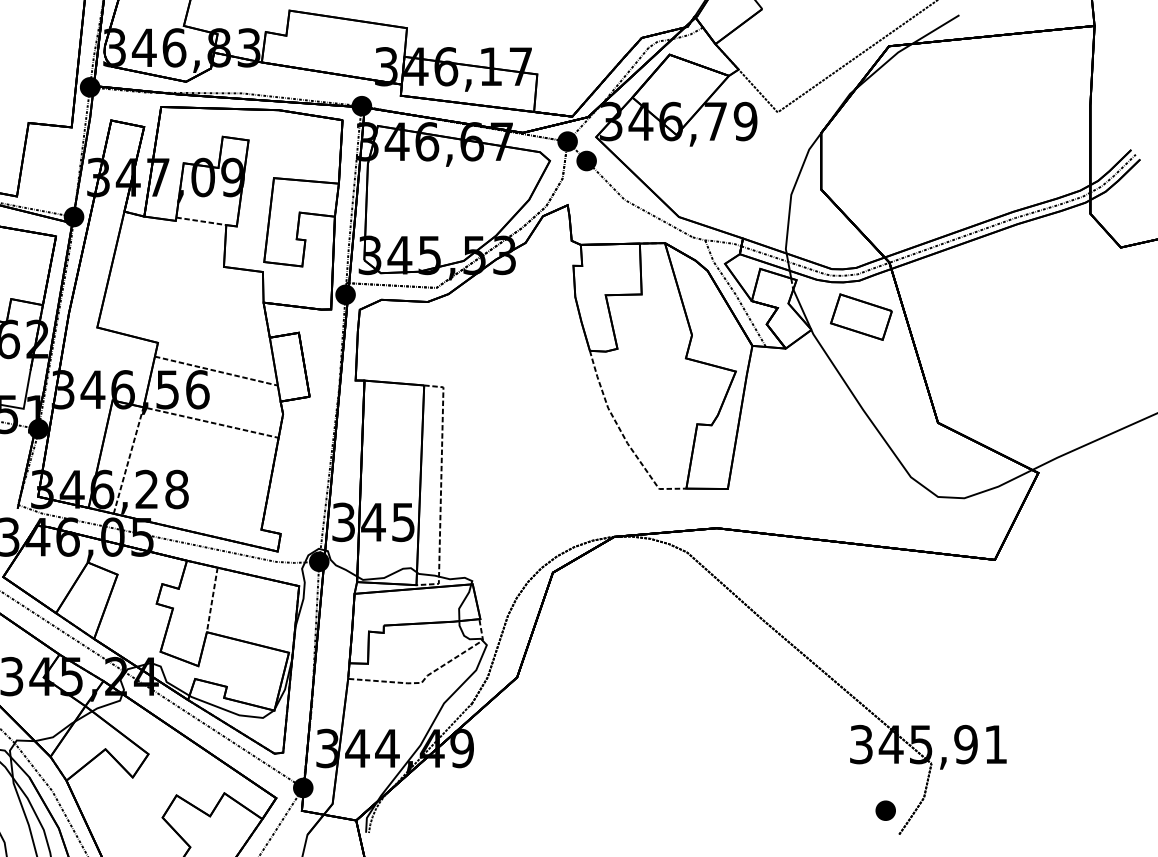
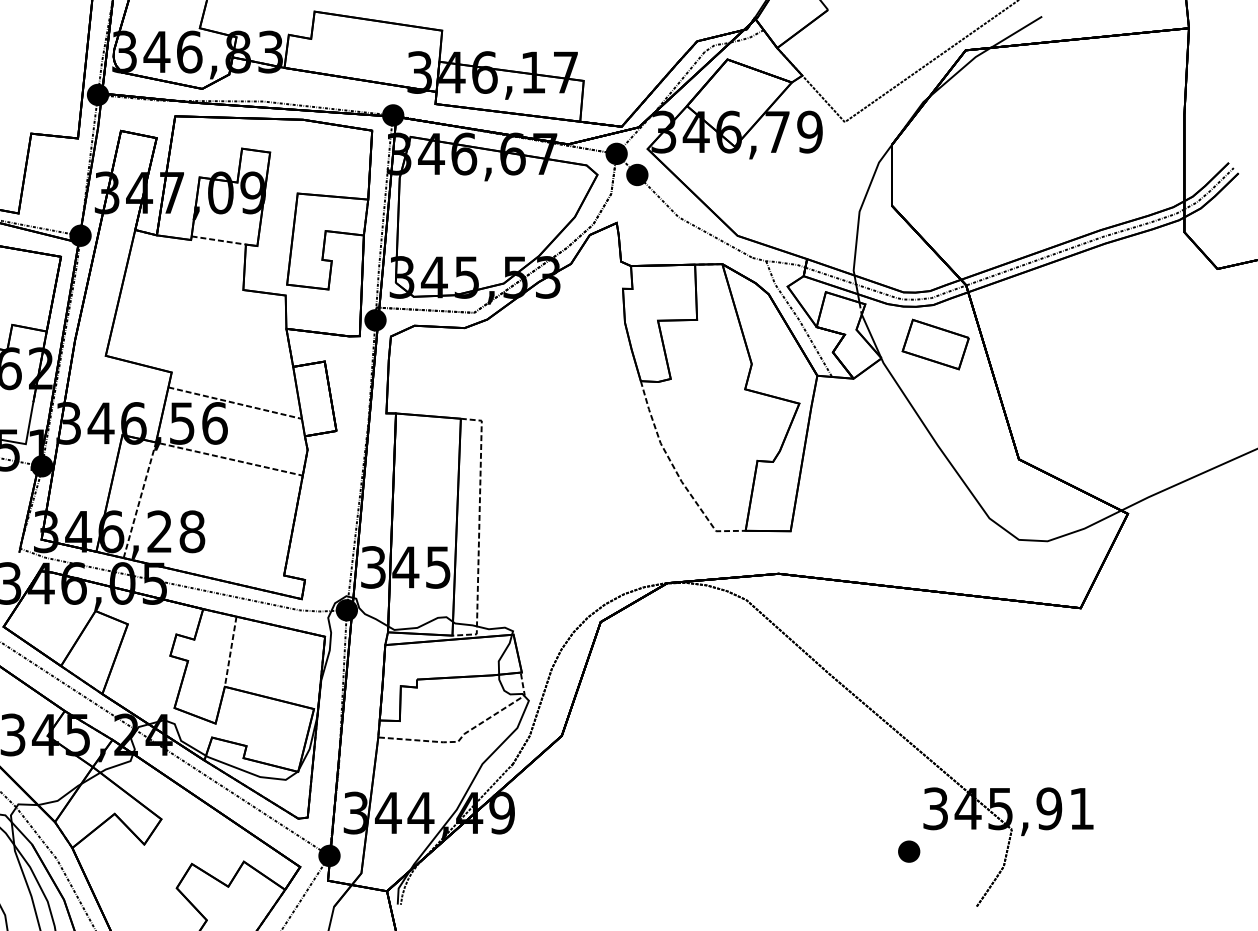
part: (886, 810) -> (909, 851), moved

